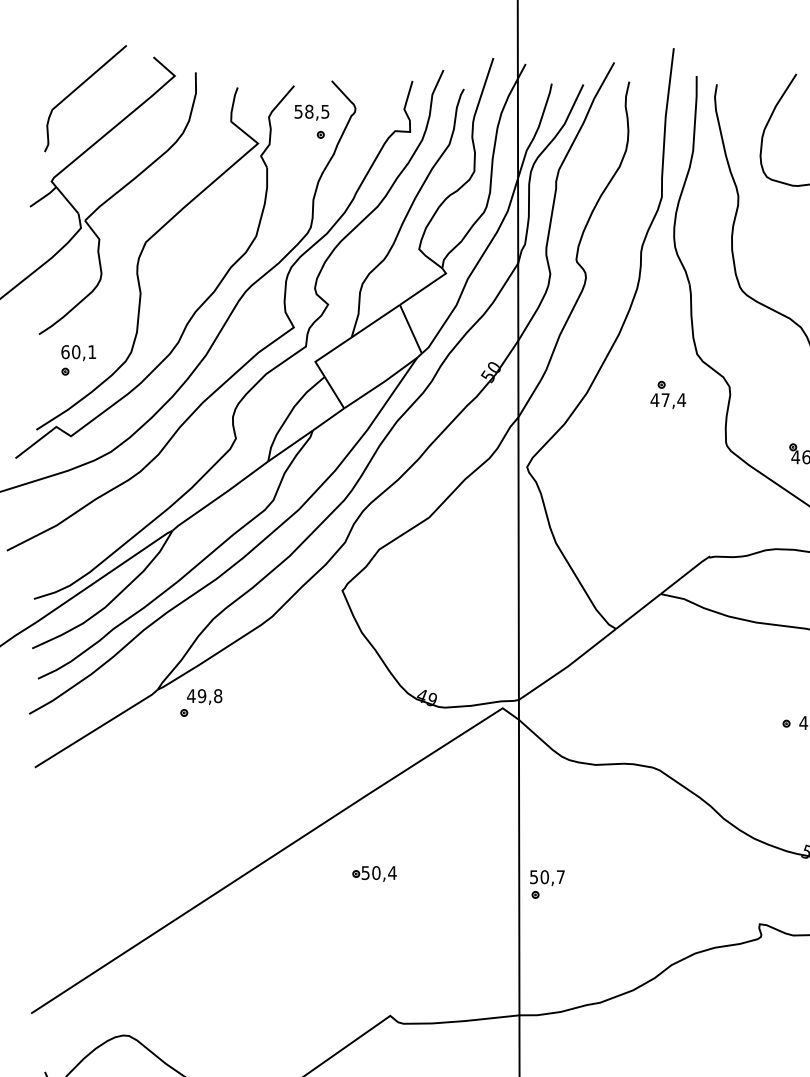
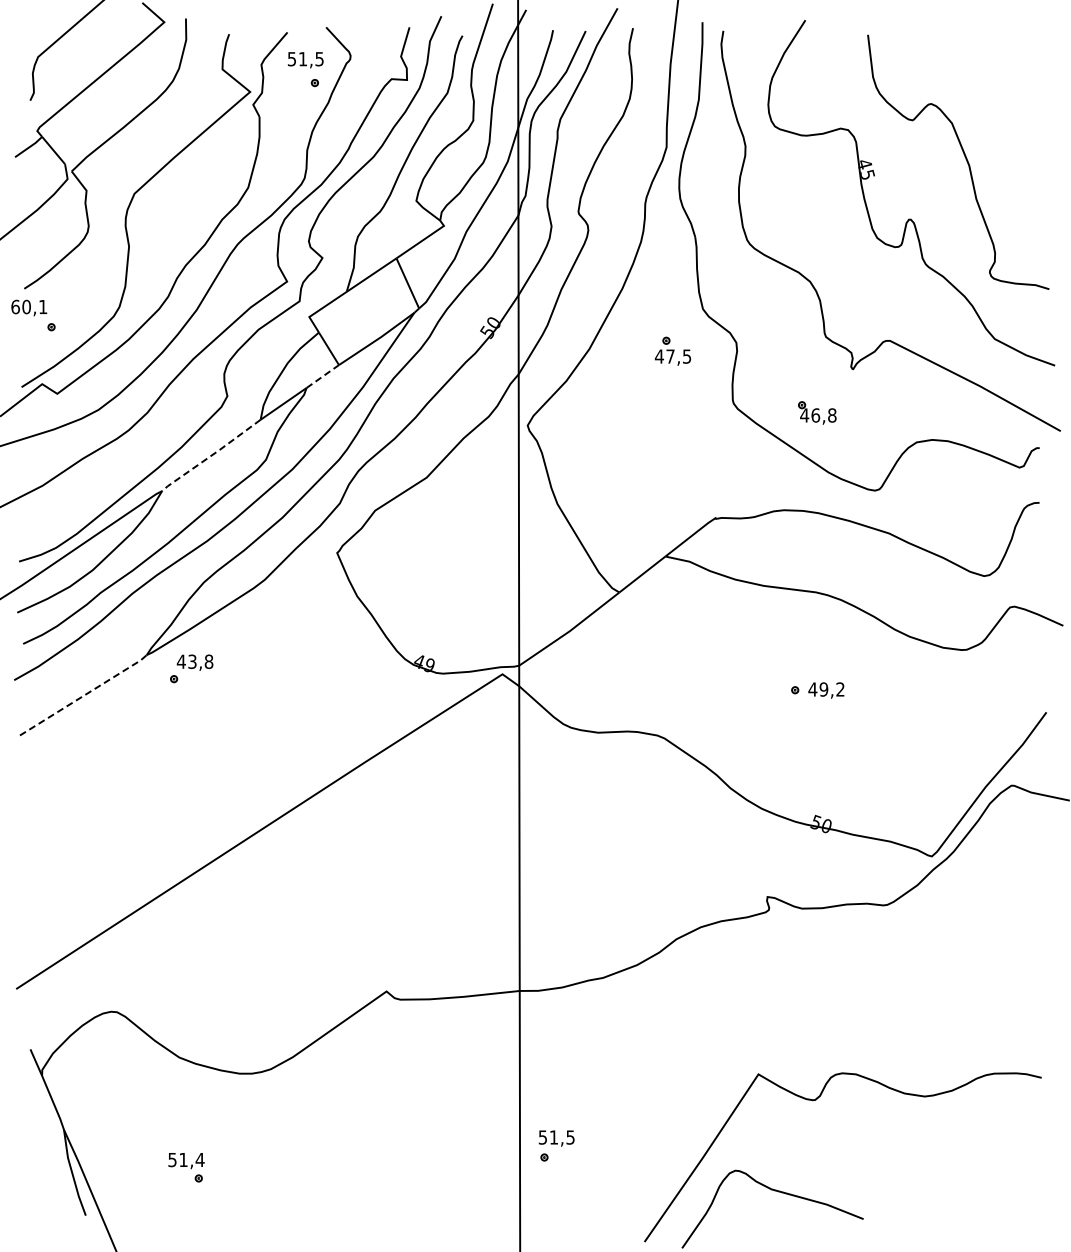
text: (308, 112) -> (302, 59), 58,5 -> 51,5
text: (78, 352) -> (29, 307), moved
text: (681, 400) -> (686, 356), 47,4 -> 47,5
line: (328, 419) -> (322, 376), solid -> dashed
line: (219, 497) -> (210, 456), solid -> dashed
text: (202, 695) -> (192, 661), 49,8 -> 43,8
line: (98, 728) -> (85, 695), solid -> dashed
part: (374, 874) -> (370, 845), removed
part: (547, 883) -> (548, 855), removed

